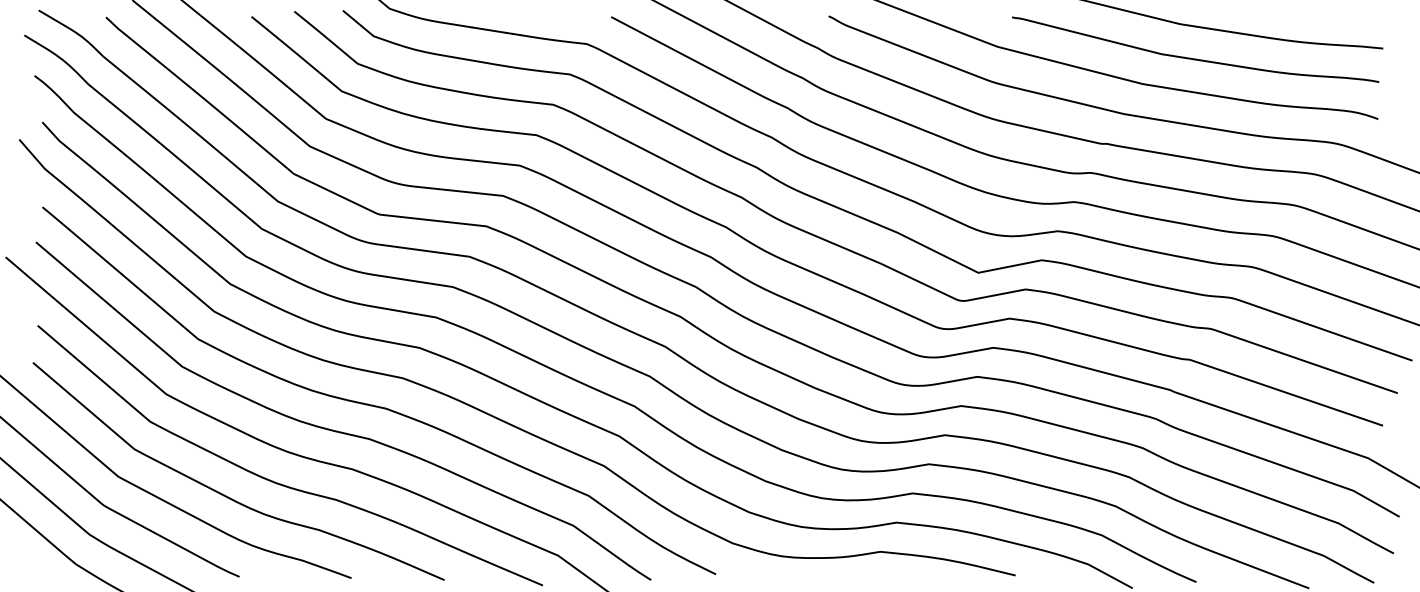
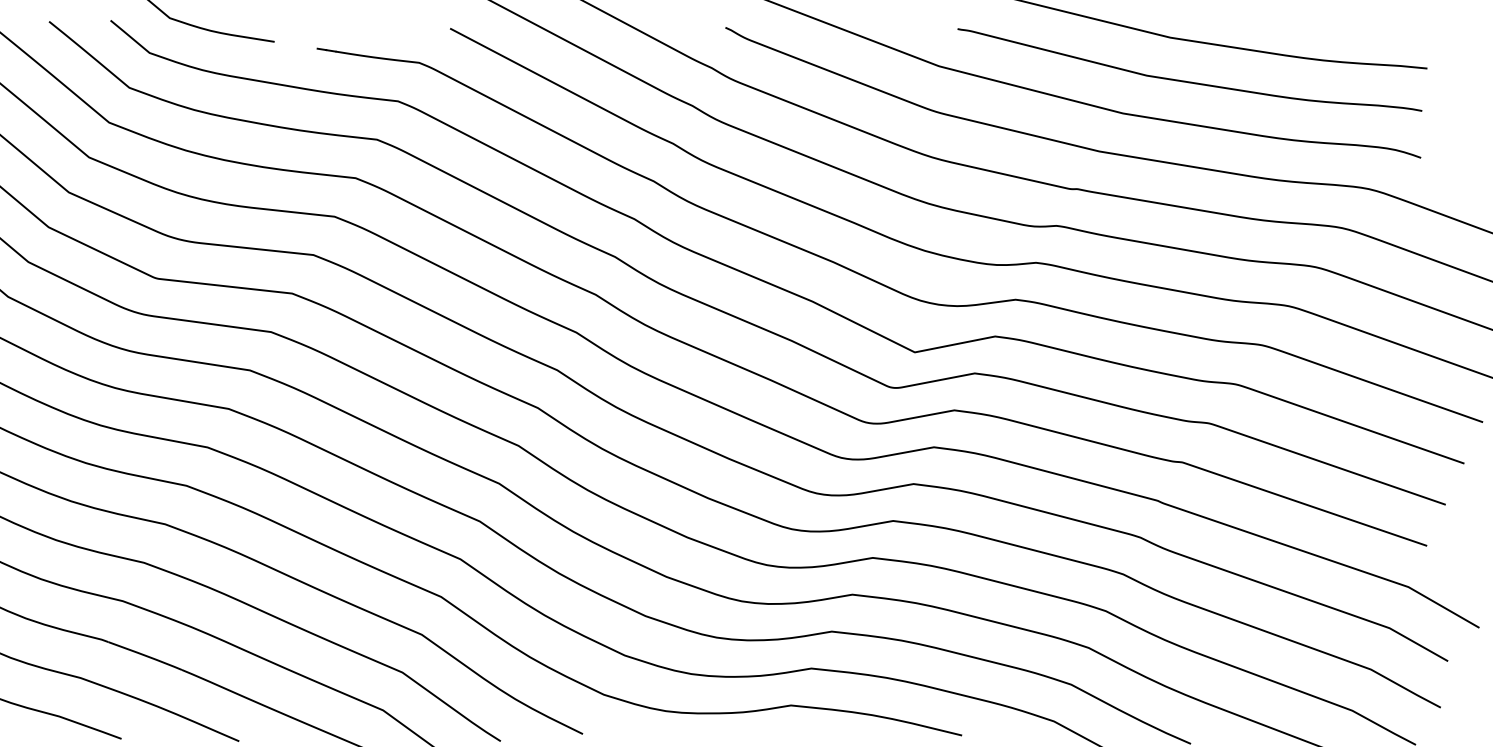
line: (489, 29) -> (296, 44), removed

